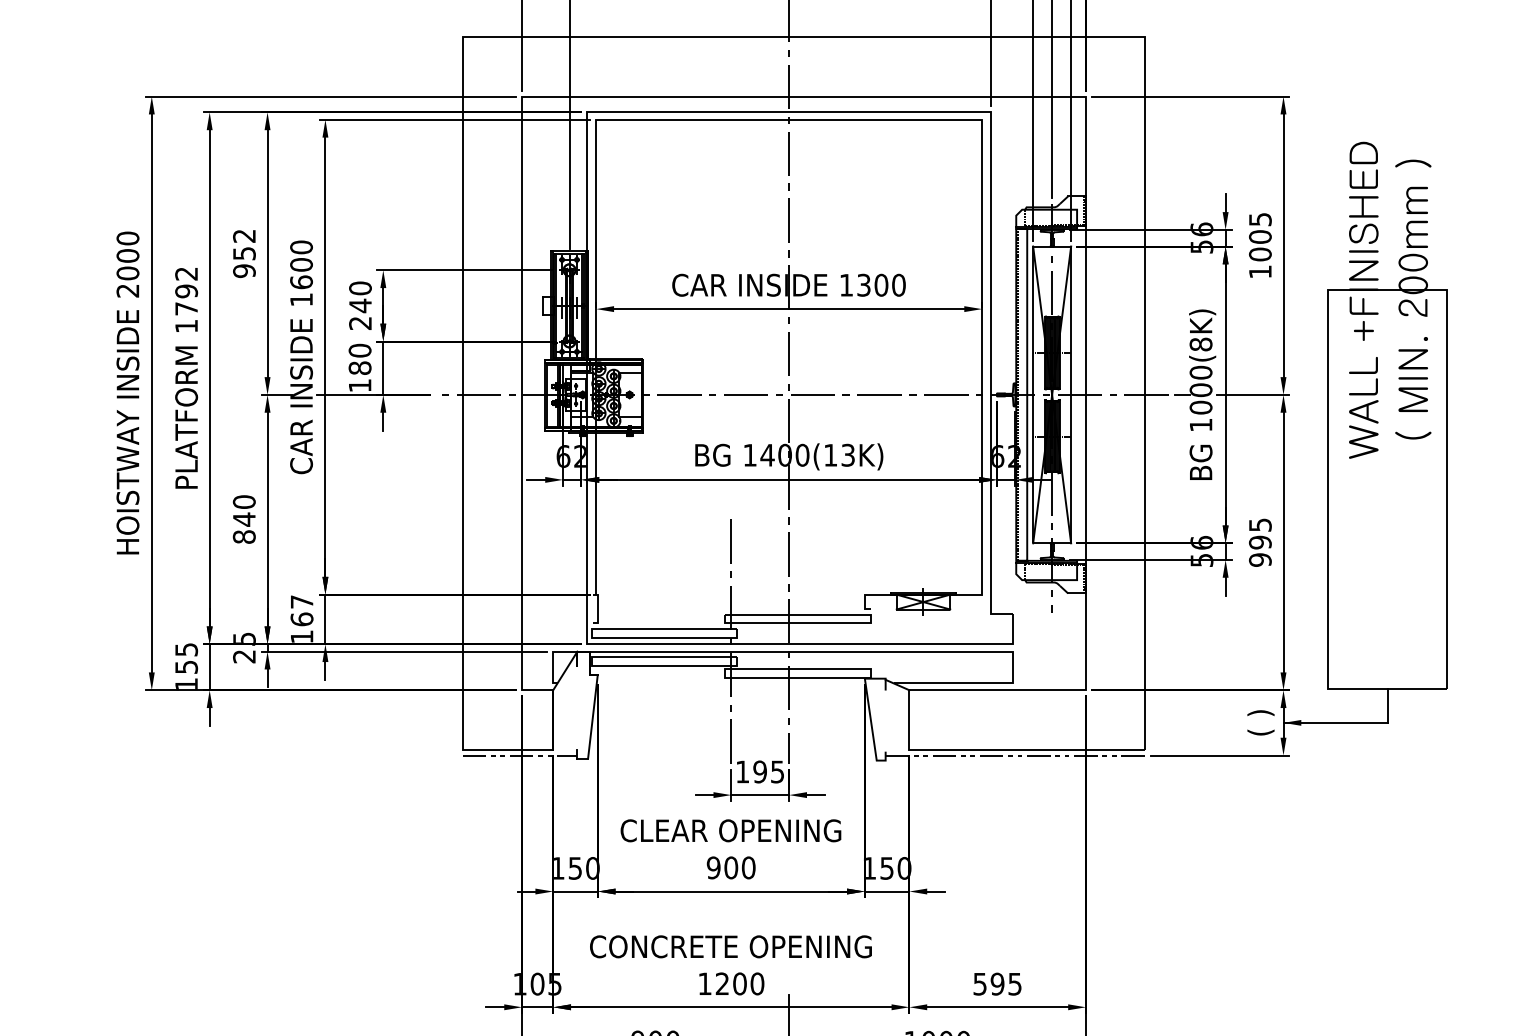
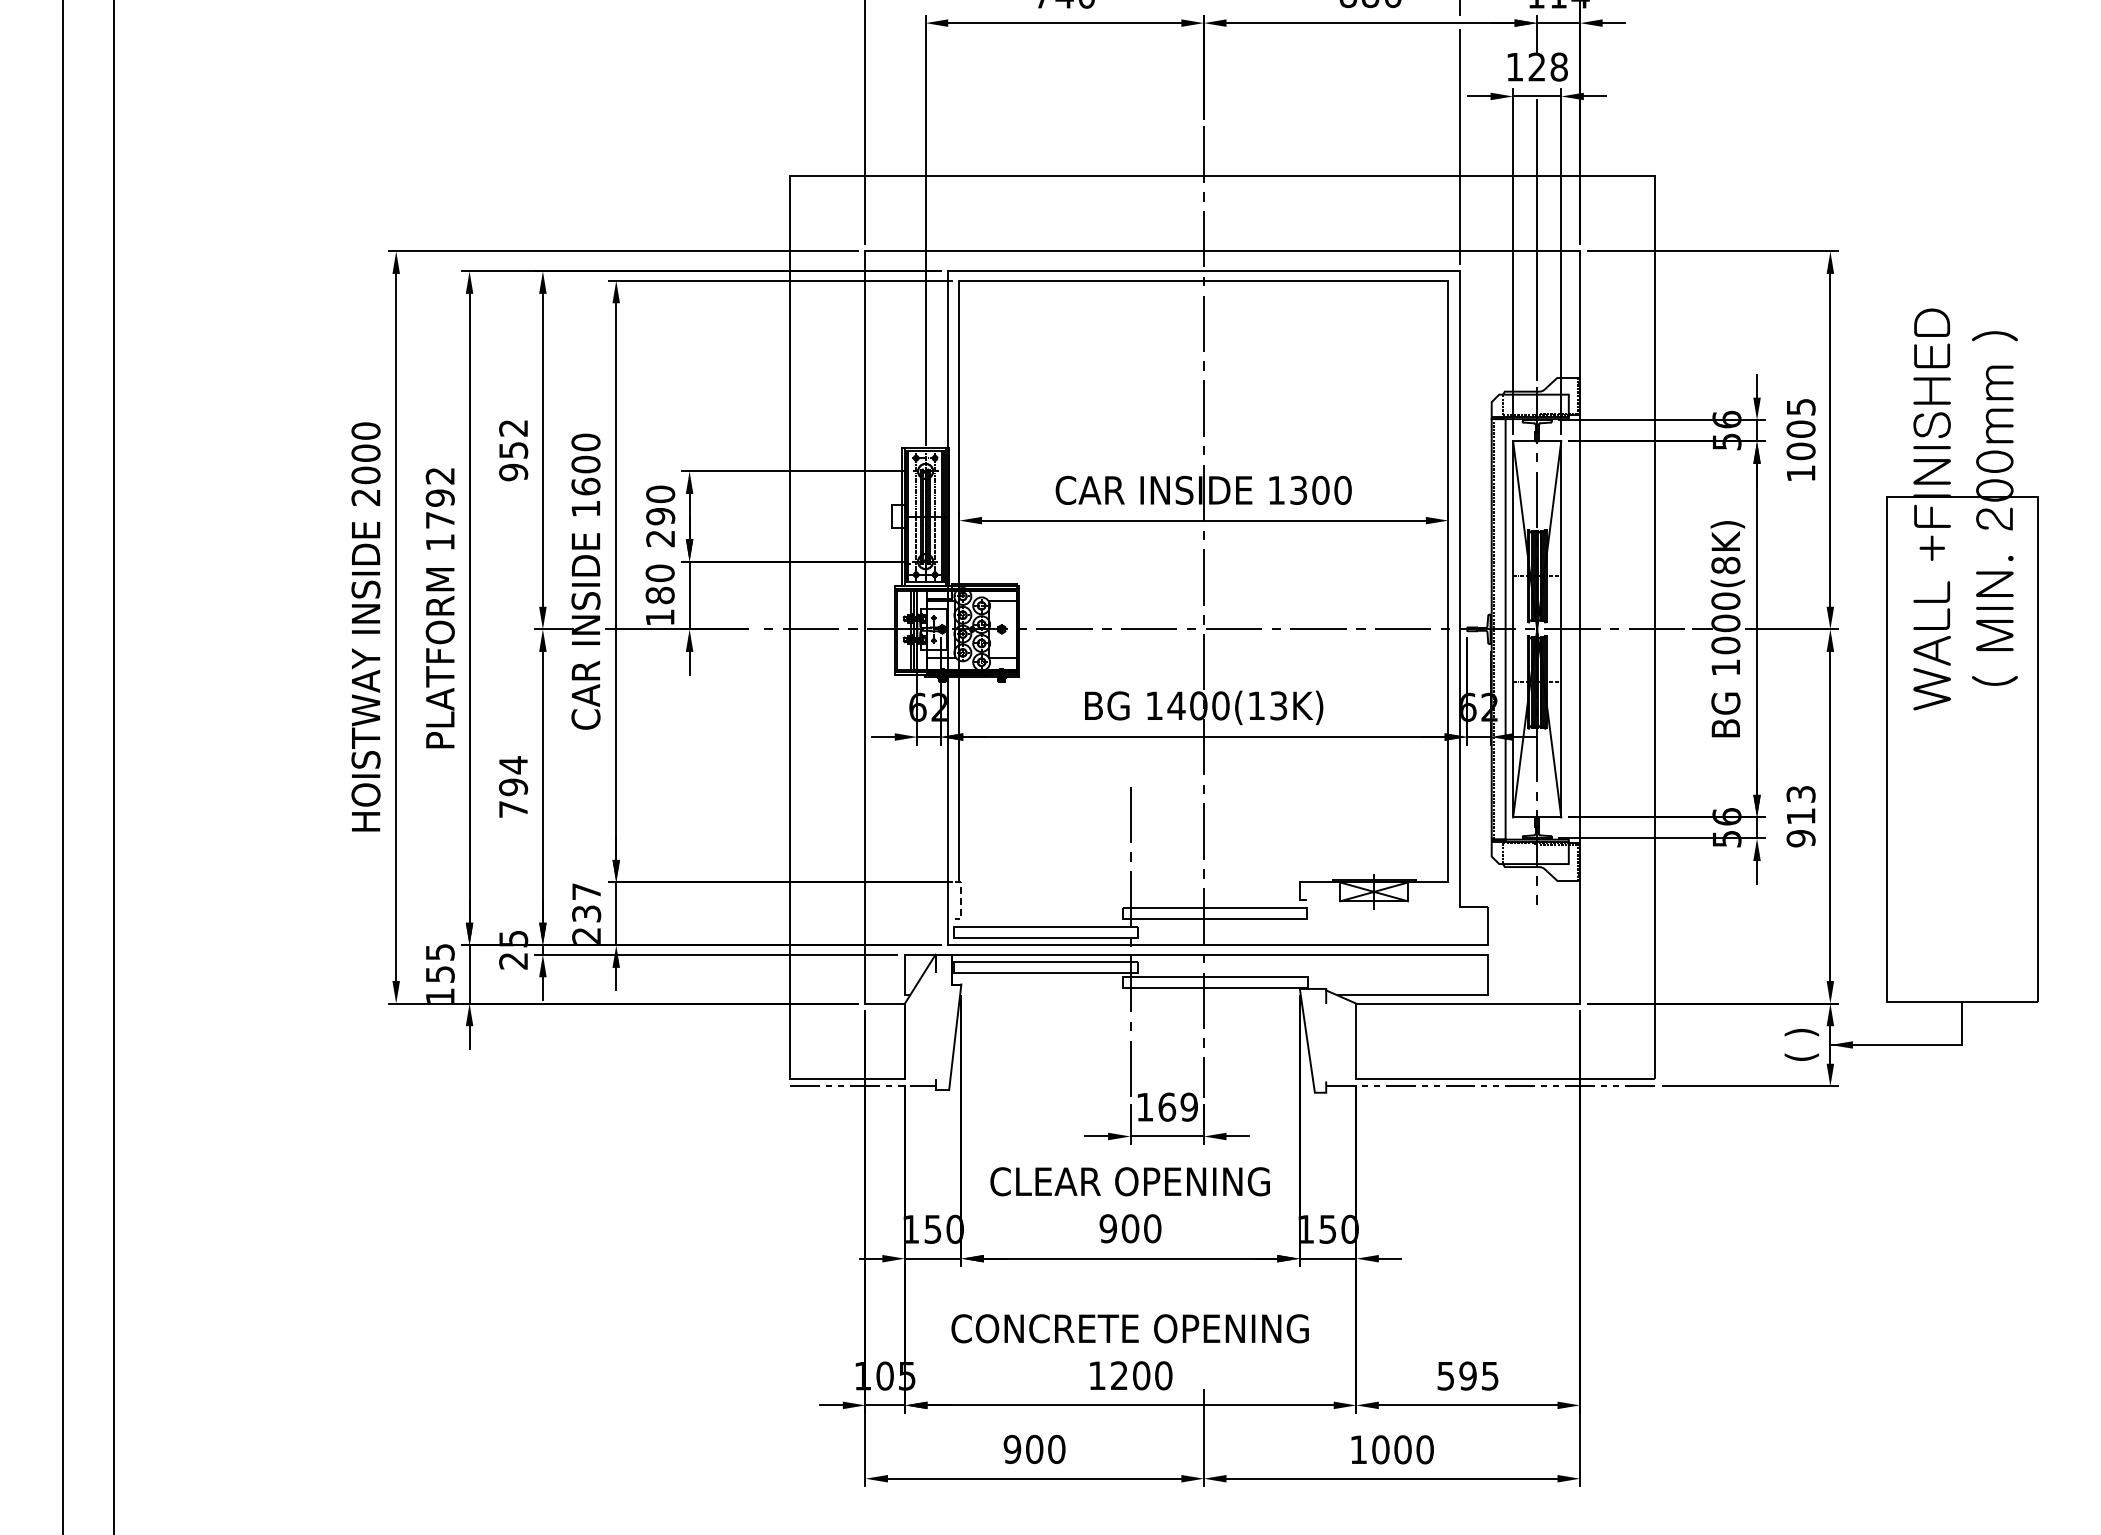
text: (360, 305) -> (660, 516), 240 -> 290
text: (244, 519) -> (513, 787), 840 -> 794
text: (1259, 533) -> (1800, 805), 995 -> 913
line: (597, 609) -> (961, 901), solid -> dashed
text: (301, 627) -> (586, 924), 167 -> 237
text: (768, 771) -> (1177, 1106), 195 -> 169

